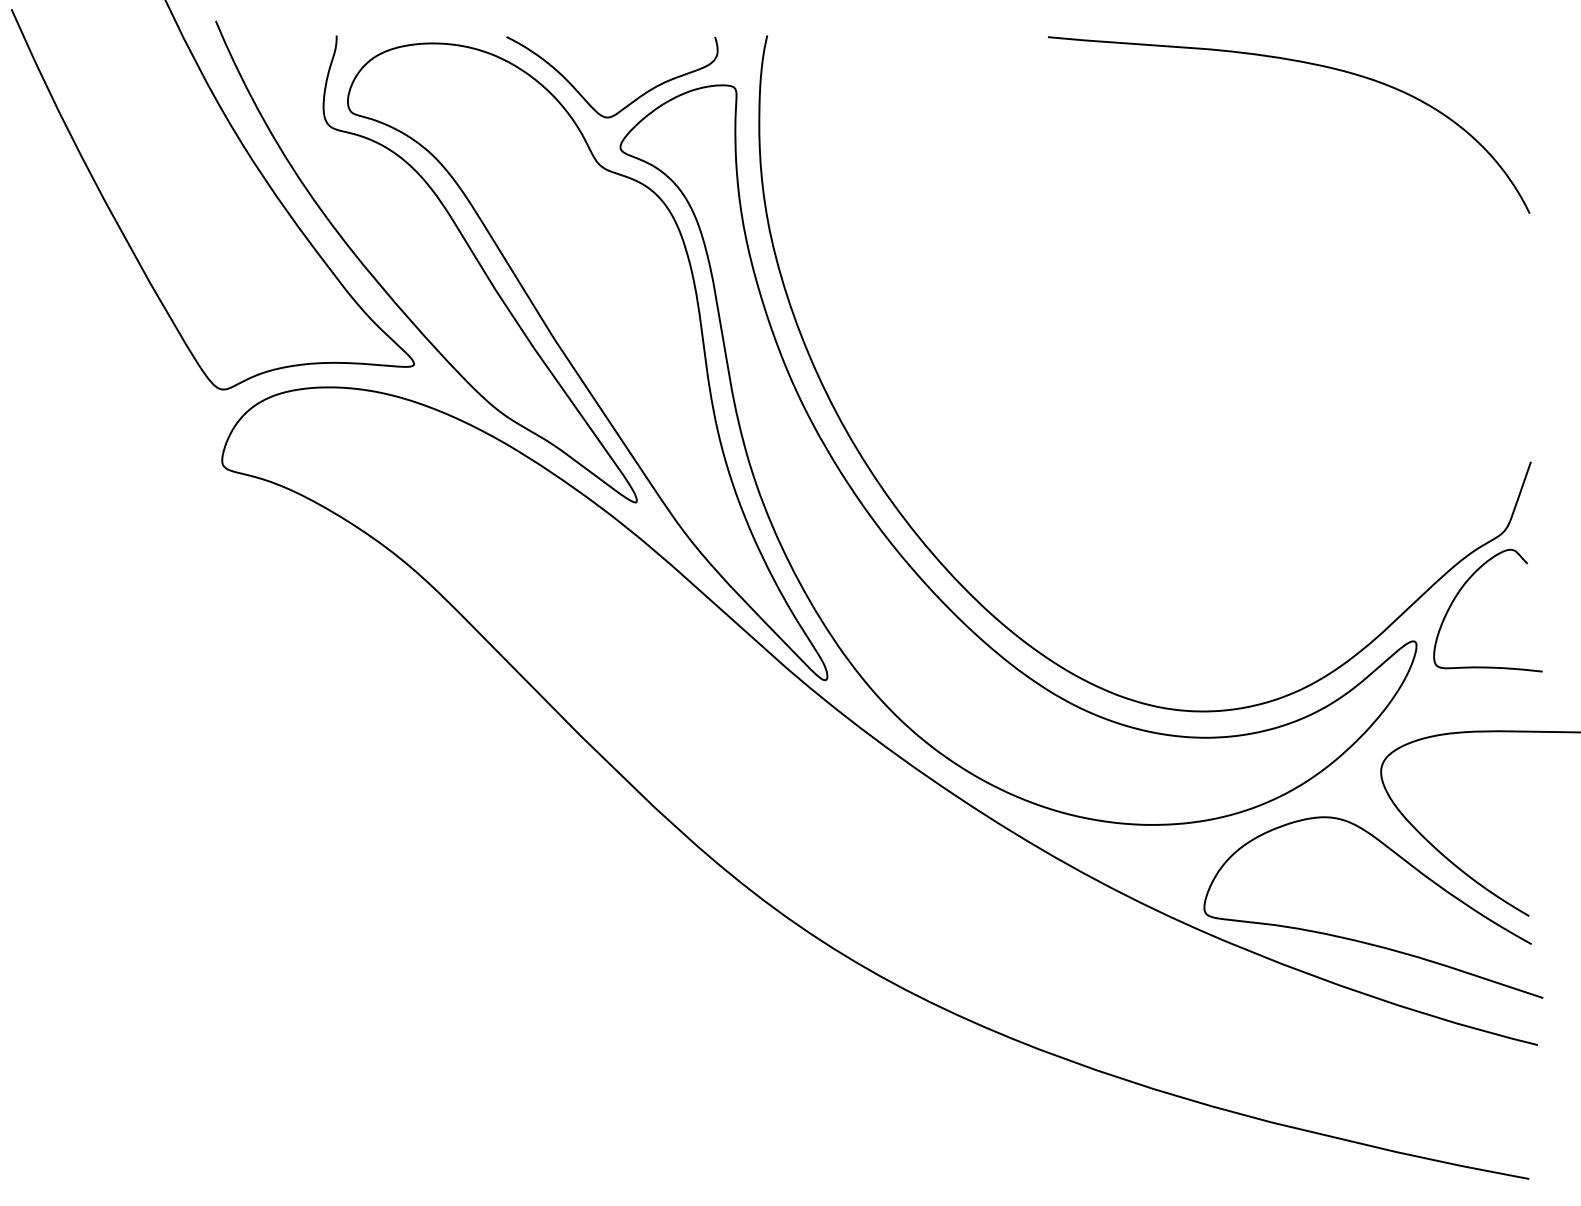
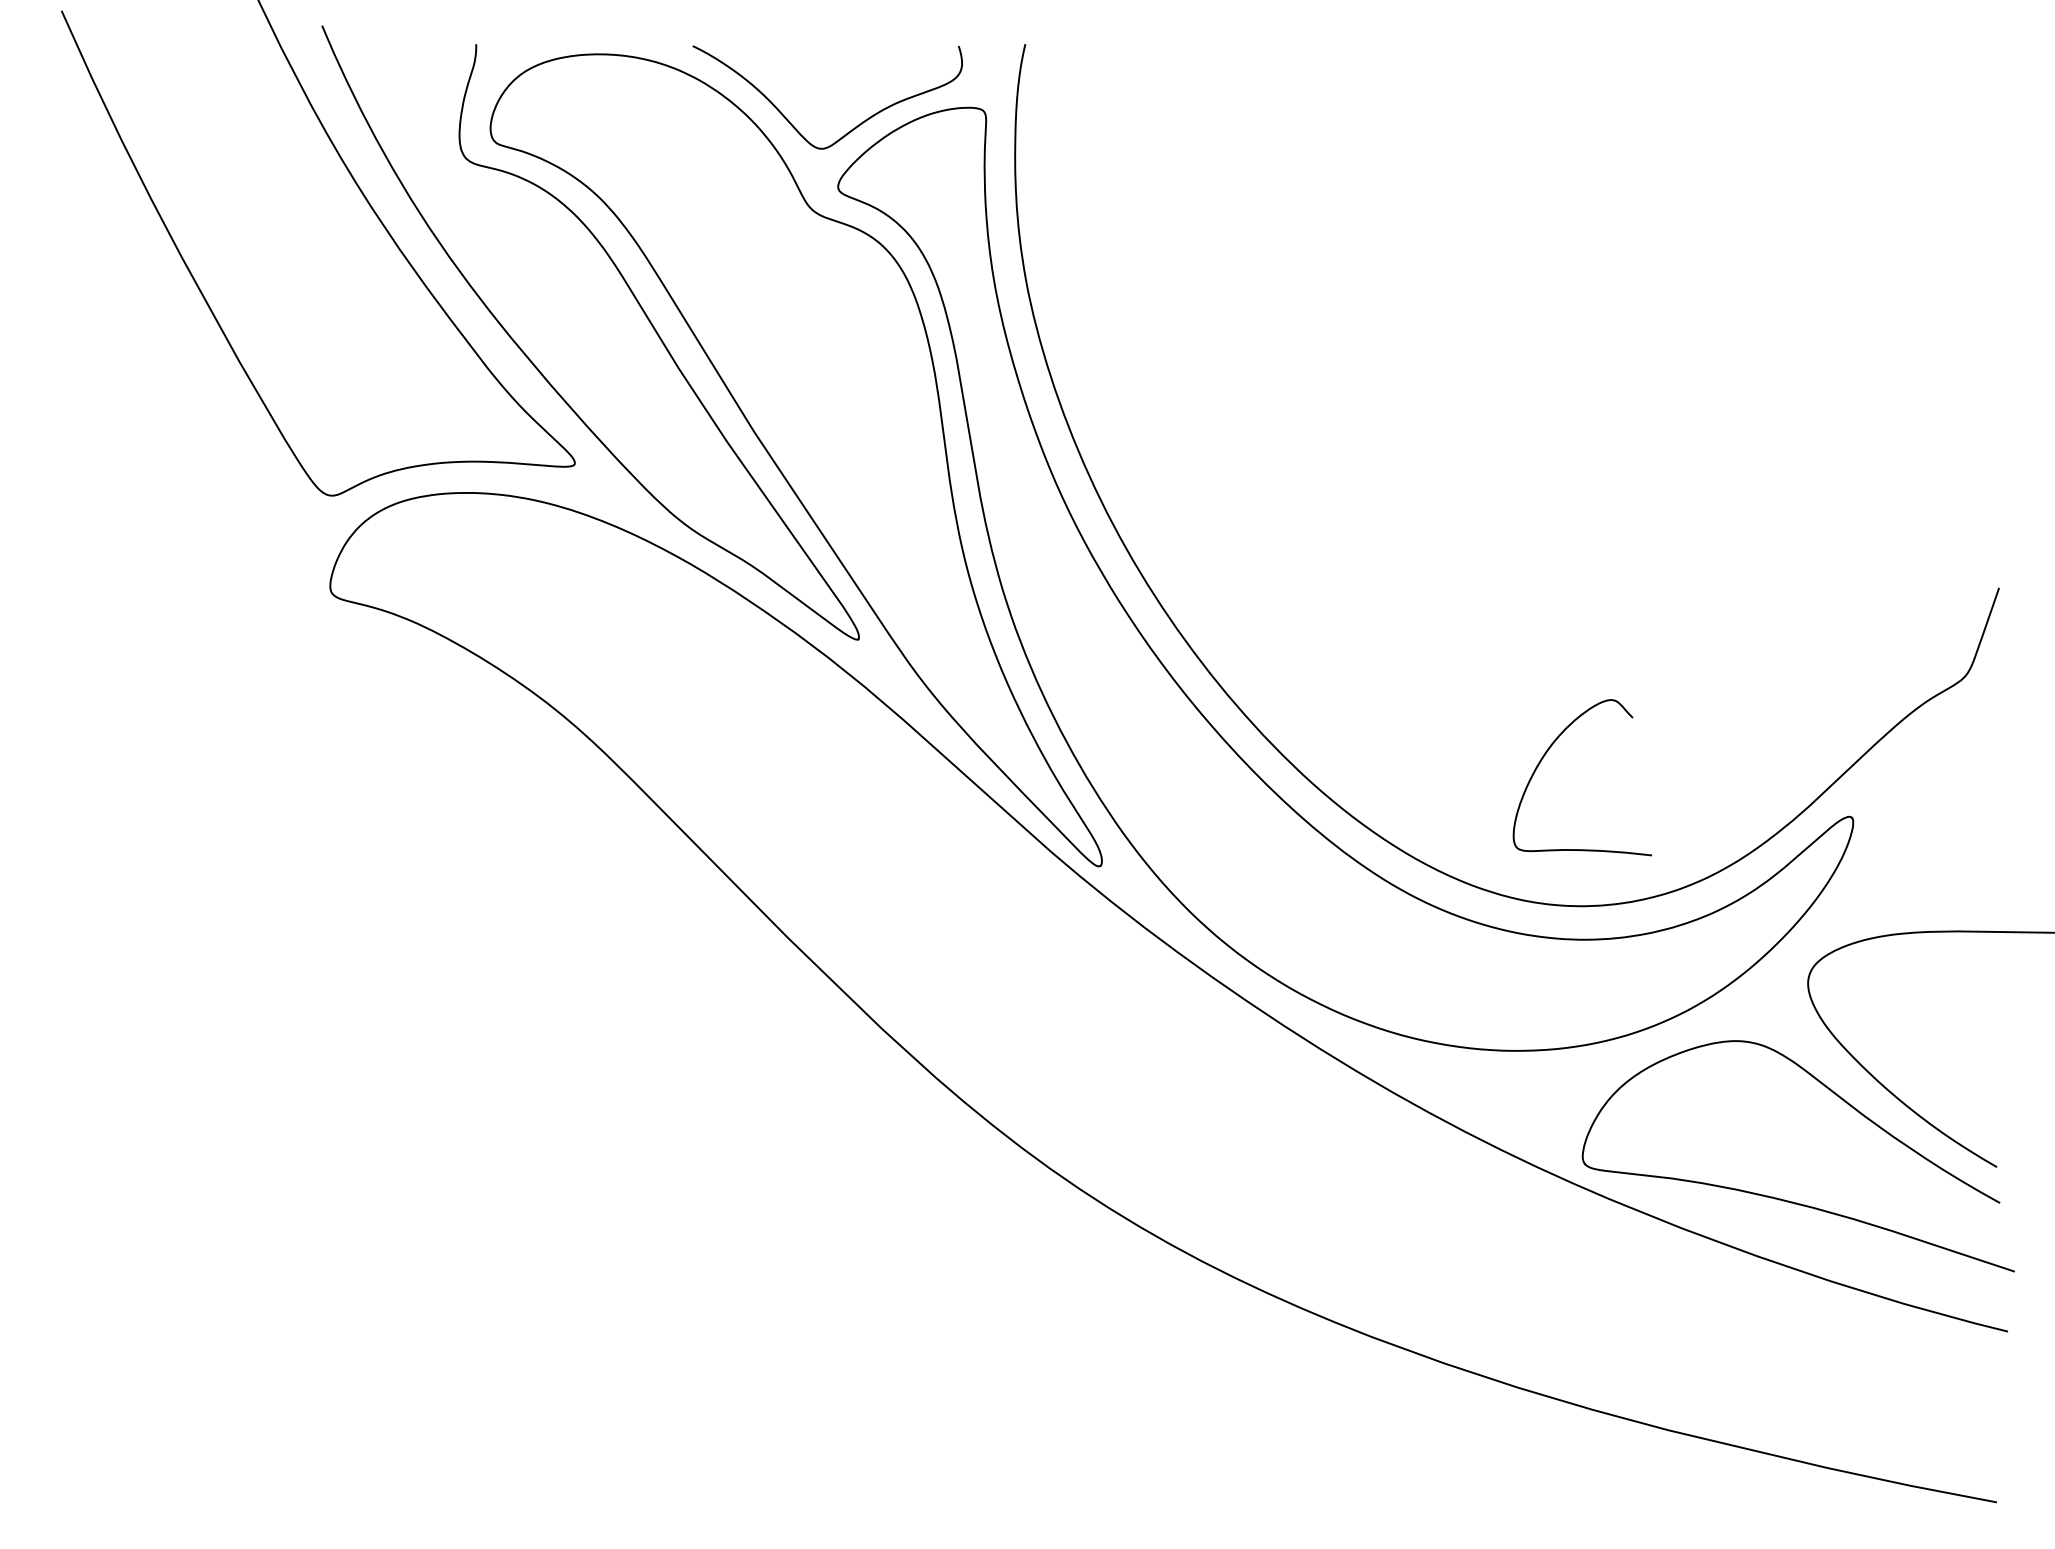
curve: (1299, 62) -> (1704, 78), removed
curve: (1459, 593) -> (1545, 755), moved

